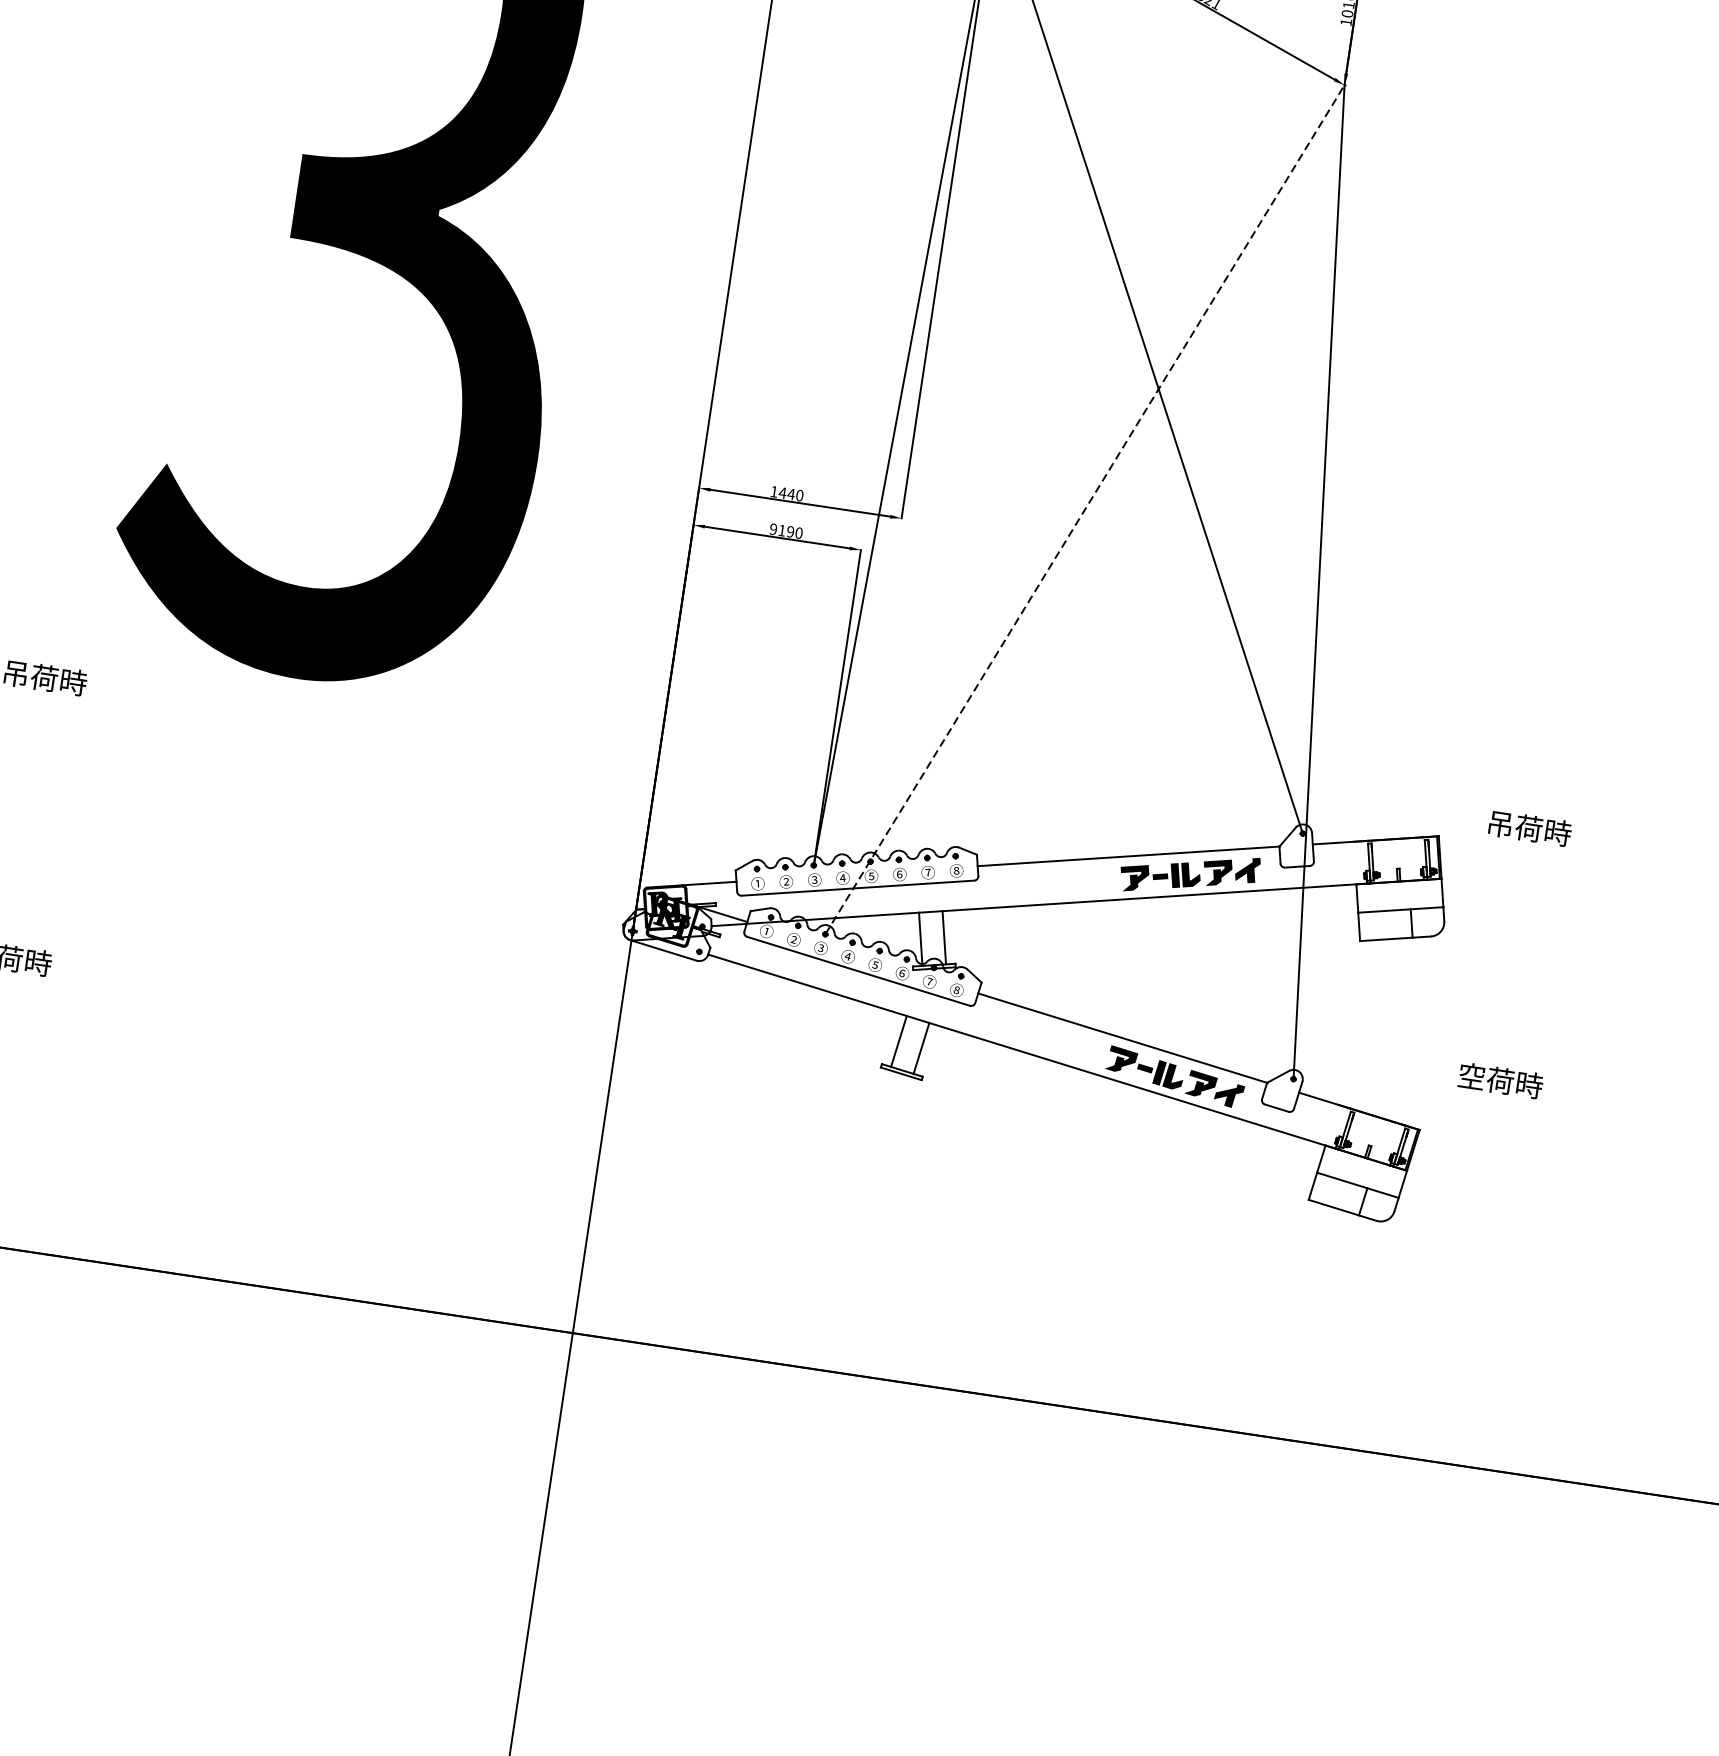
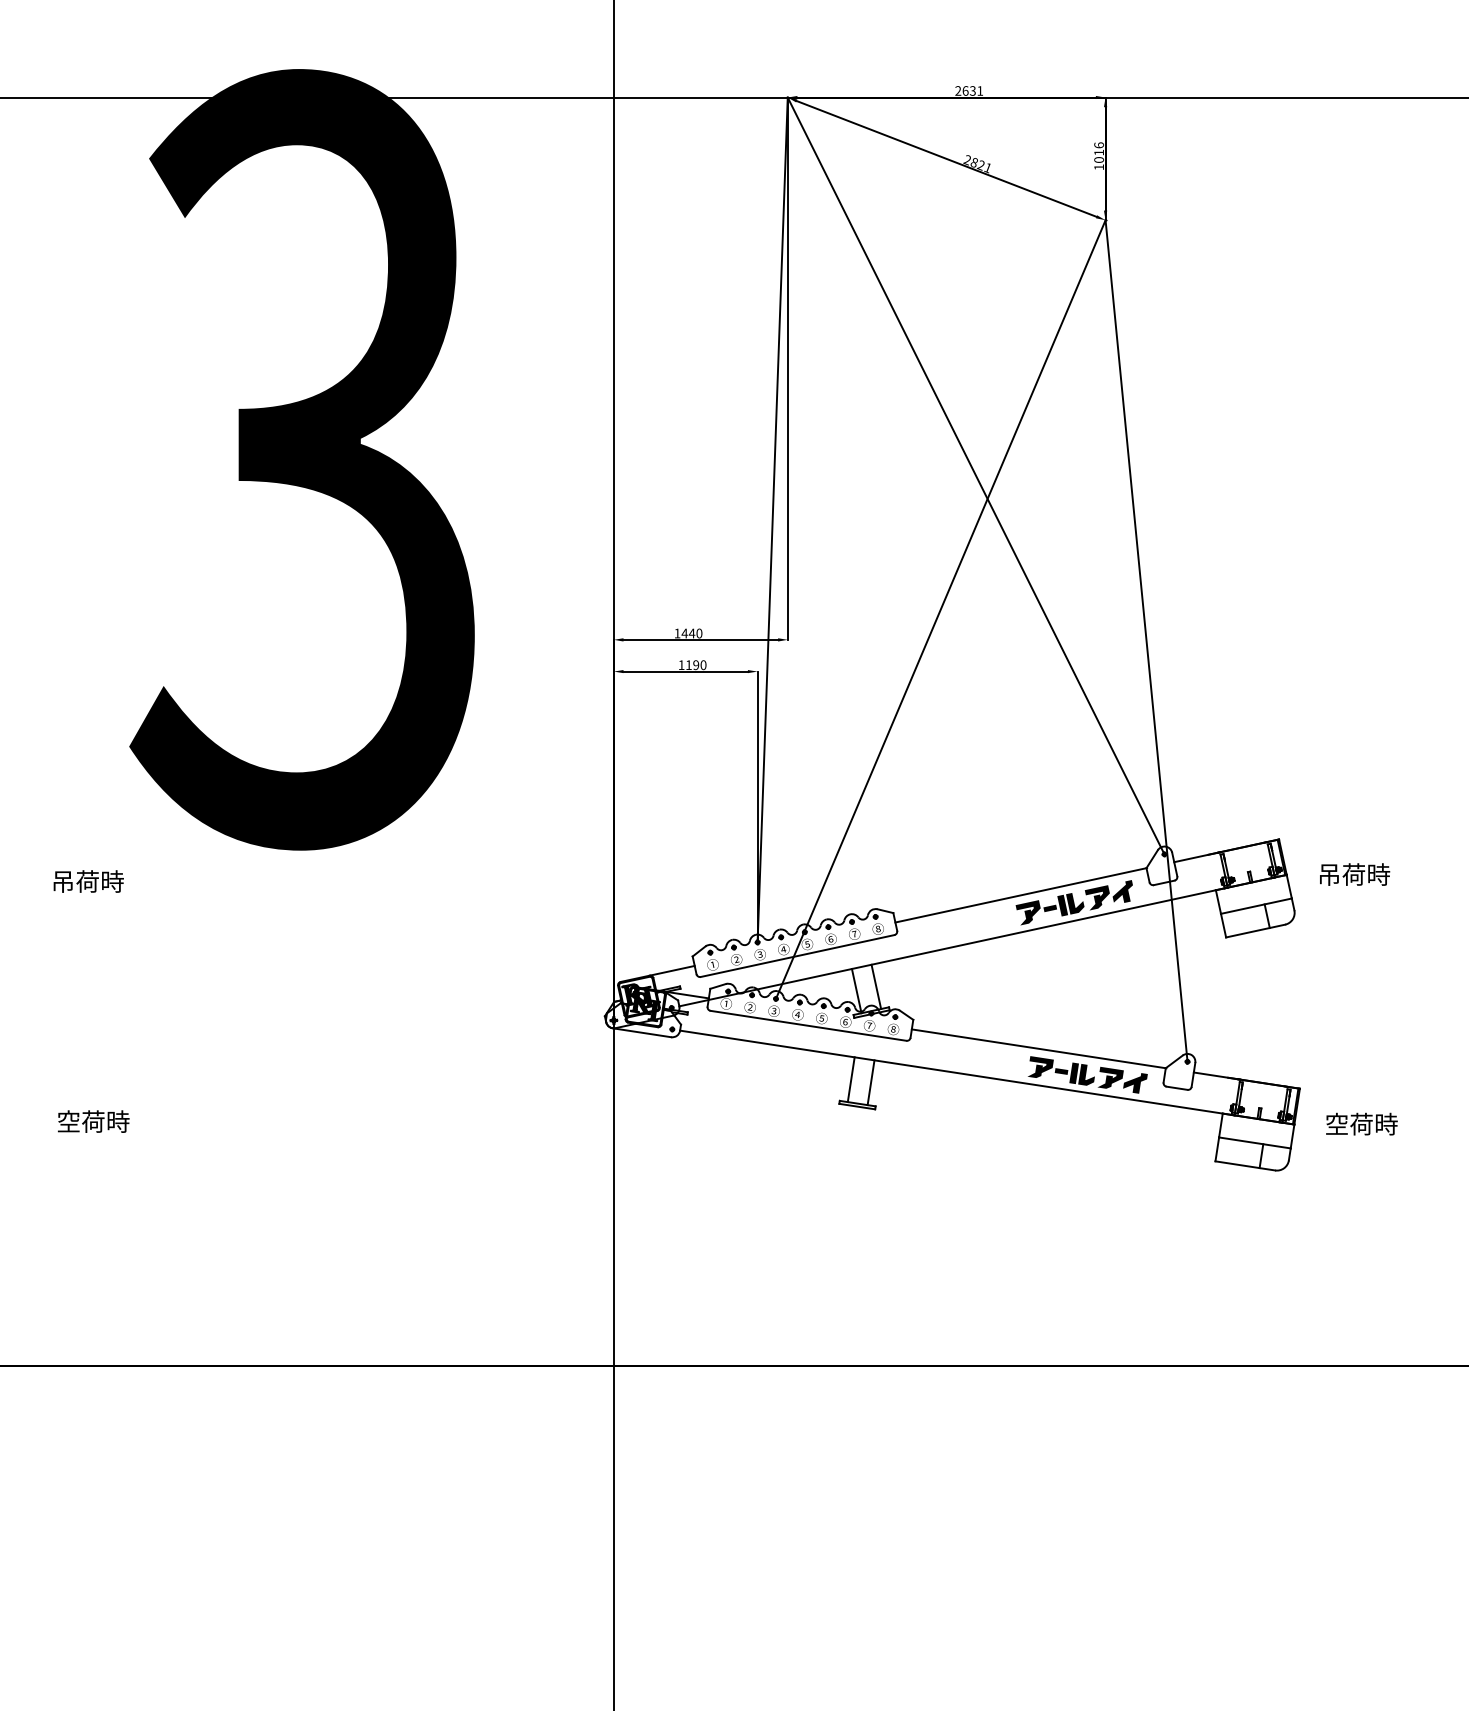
line: (1084, 509) -> (940, 609), dashed -> solid
text: (773, 529) -> (681, 665), 9190 -> 1190
text: (1530, 828) -> (1355, 874), moved
text: (1500, 1079) -> (1361, 1123), moved

